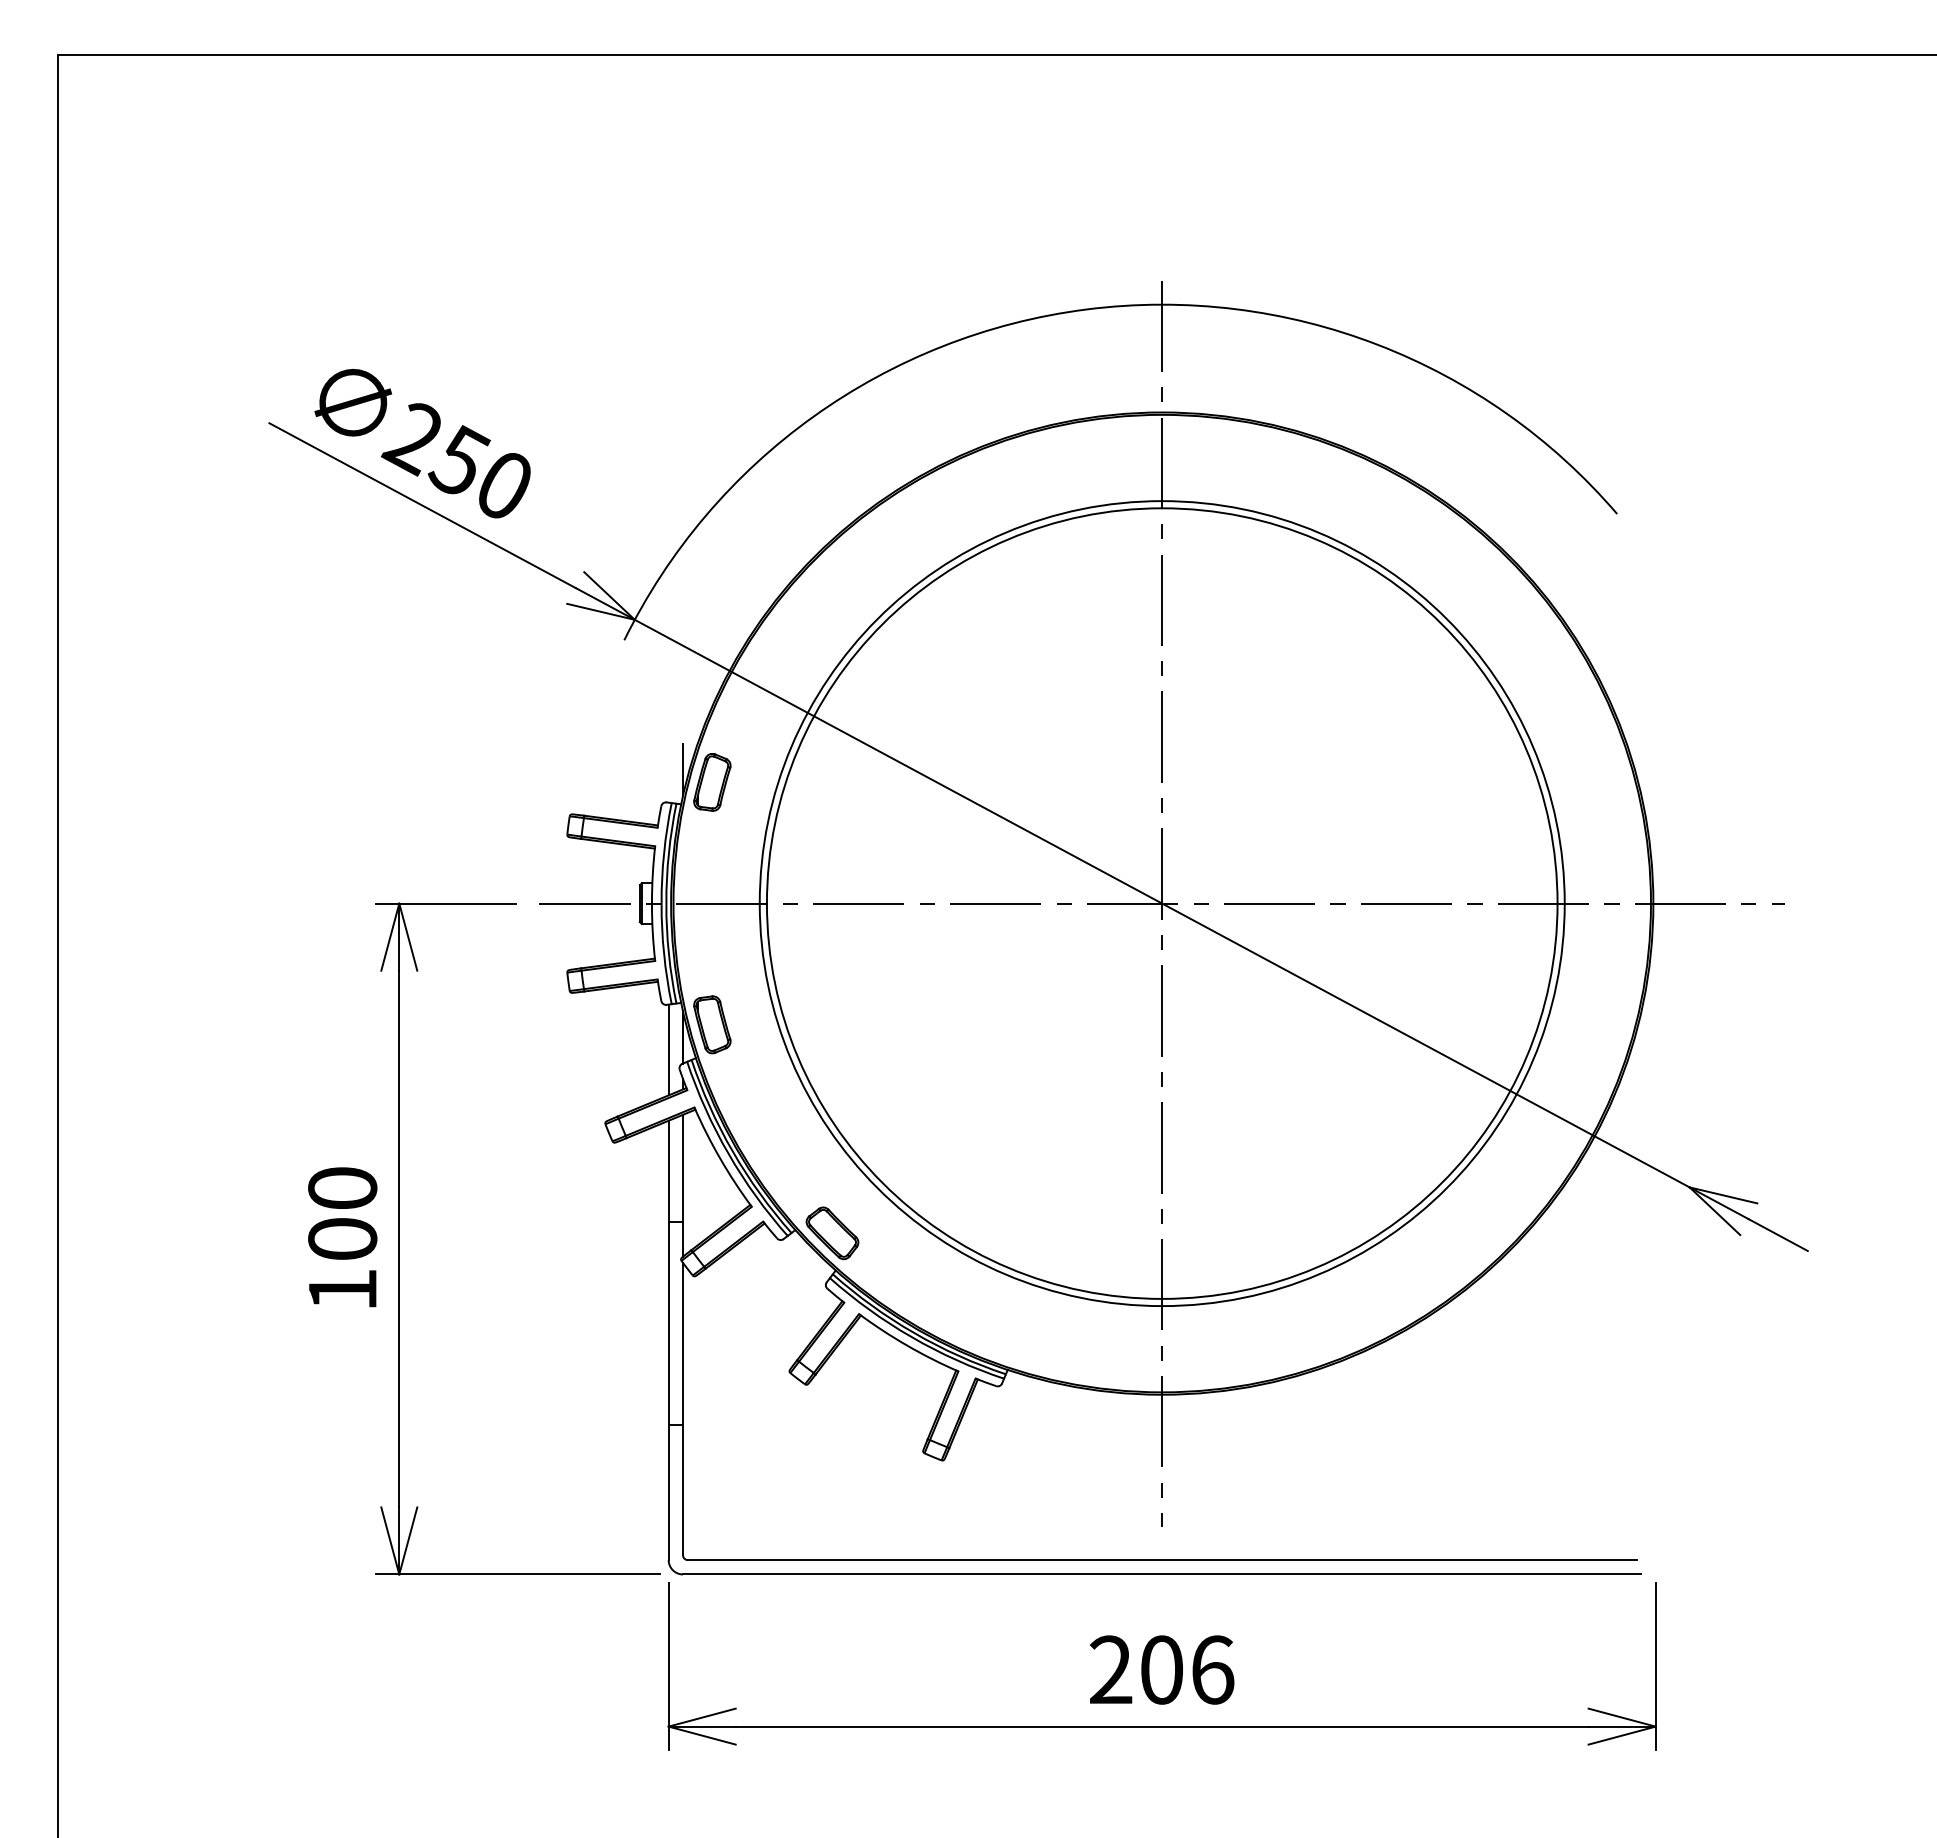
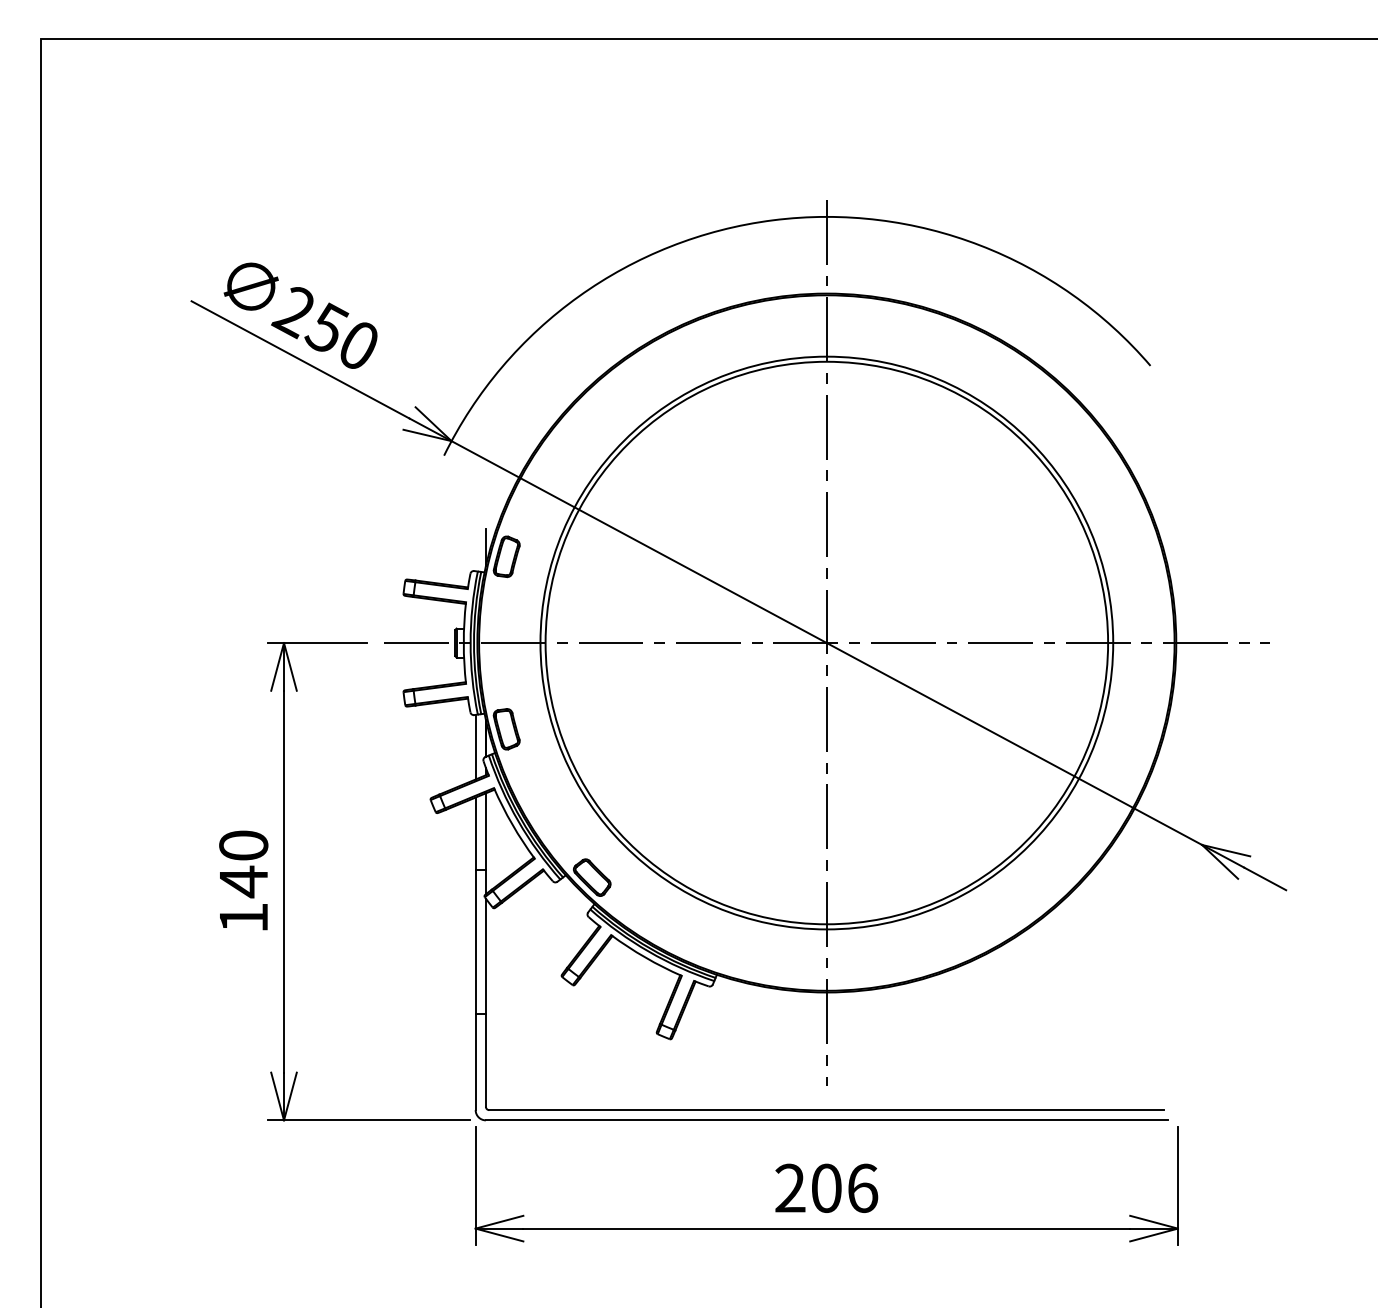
text: (342, 1239) -> (243, 882), 100 -> 140

